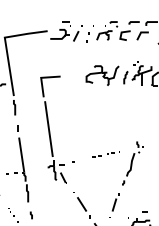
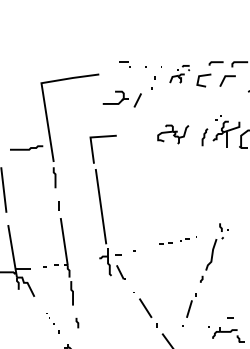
part: (107, 31) -> (179, 74), size x0.7
part: (64, 34) -> (121, 98), moved
part: (101, 75) -> (172, 134), size x0.7

